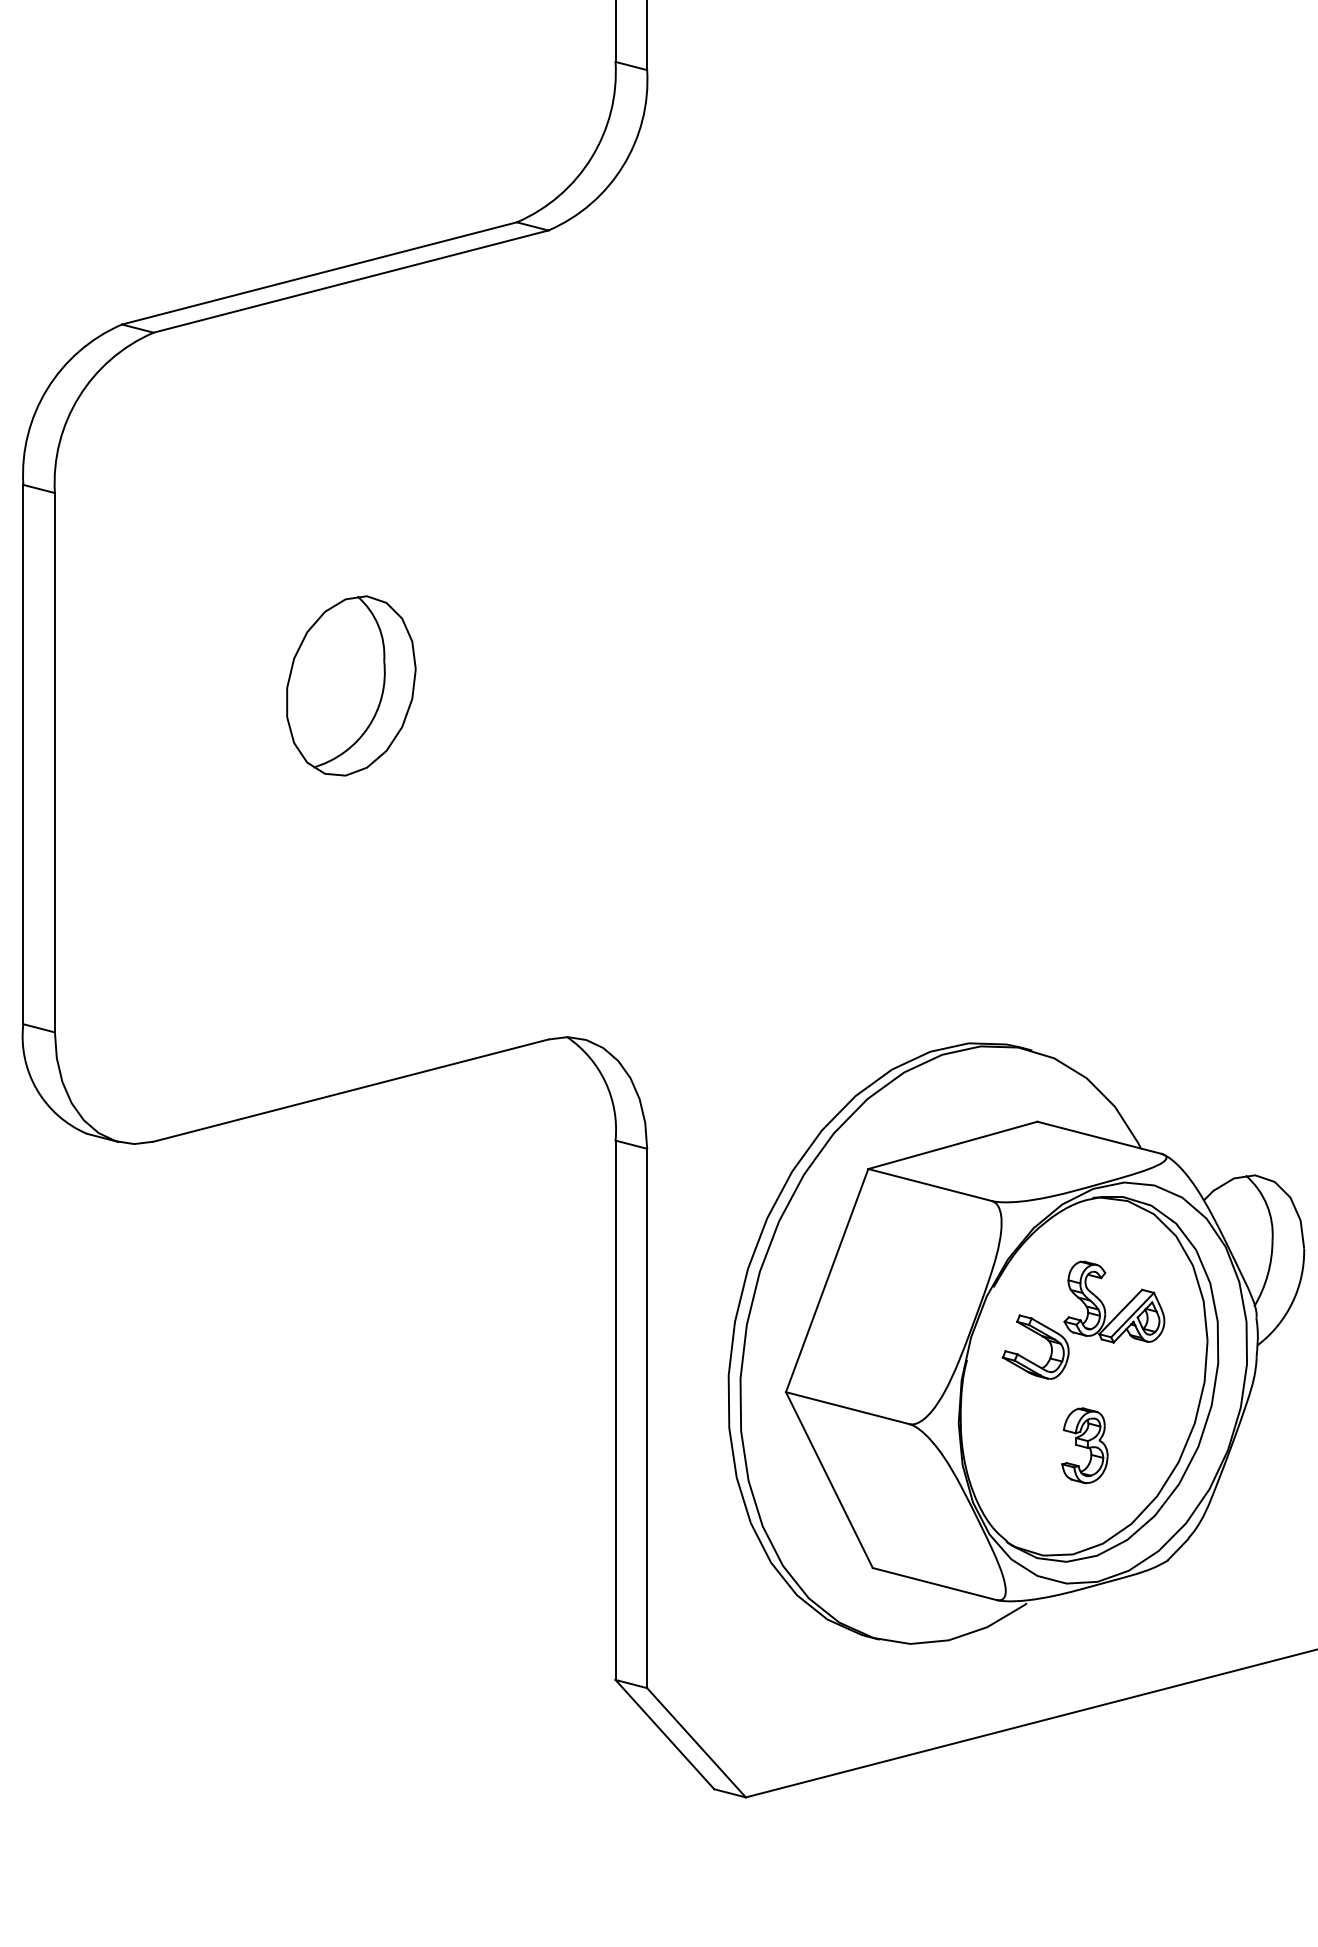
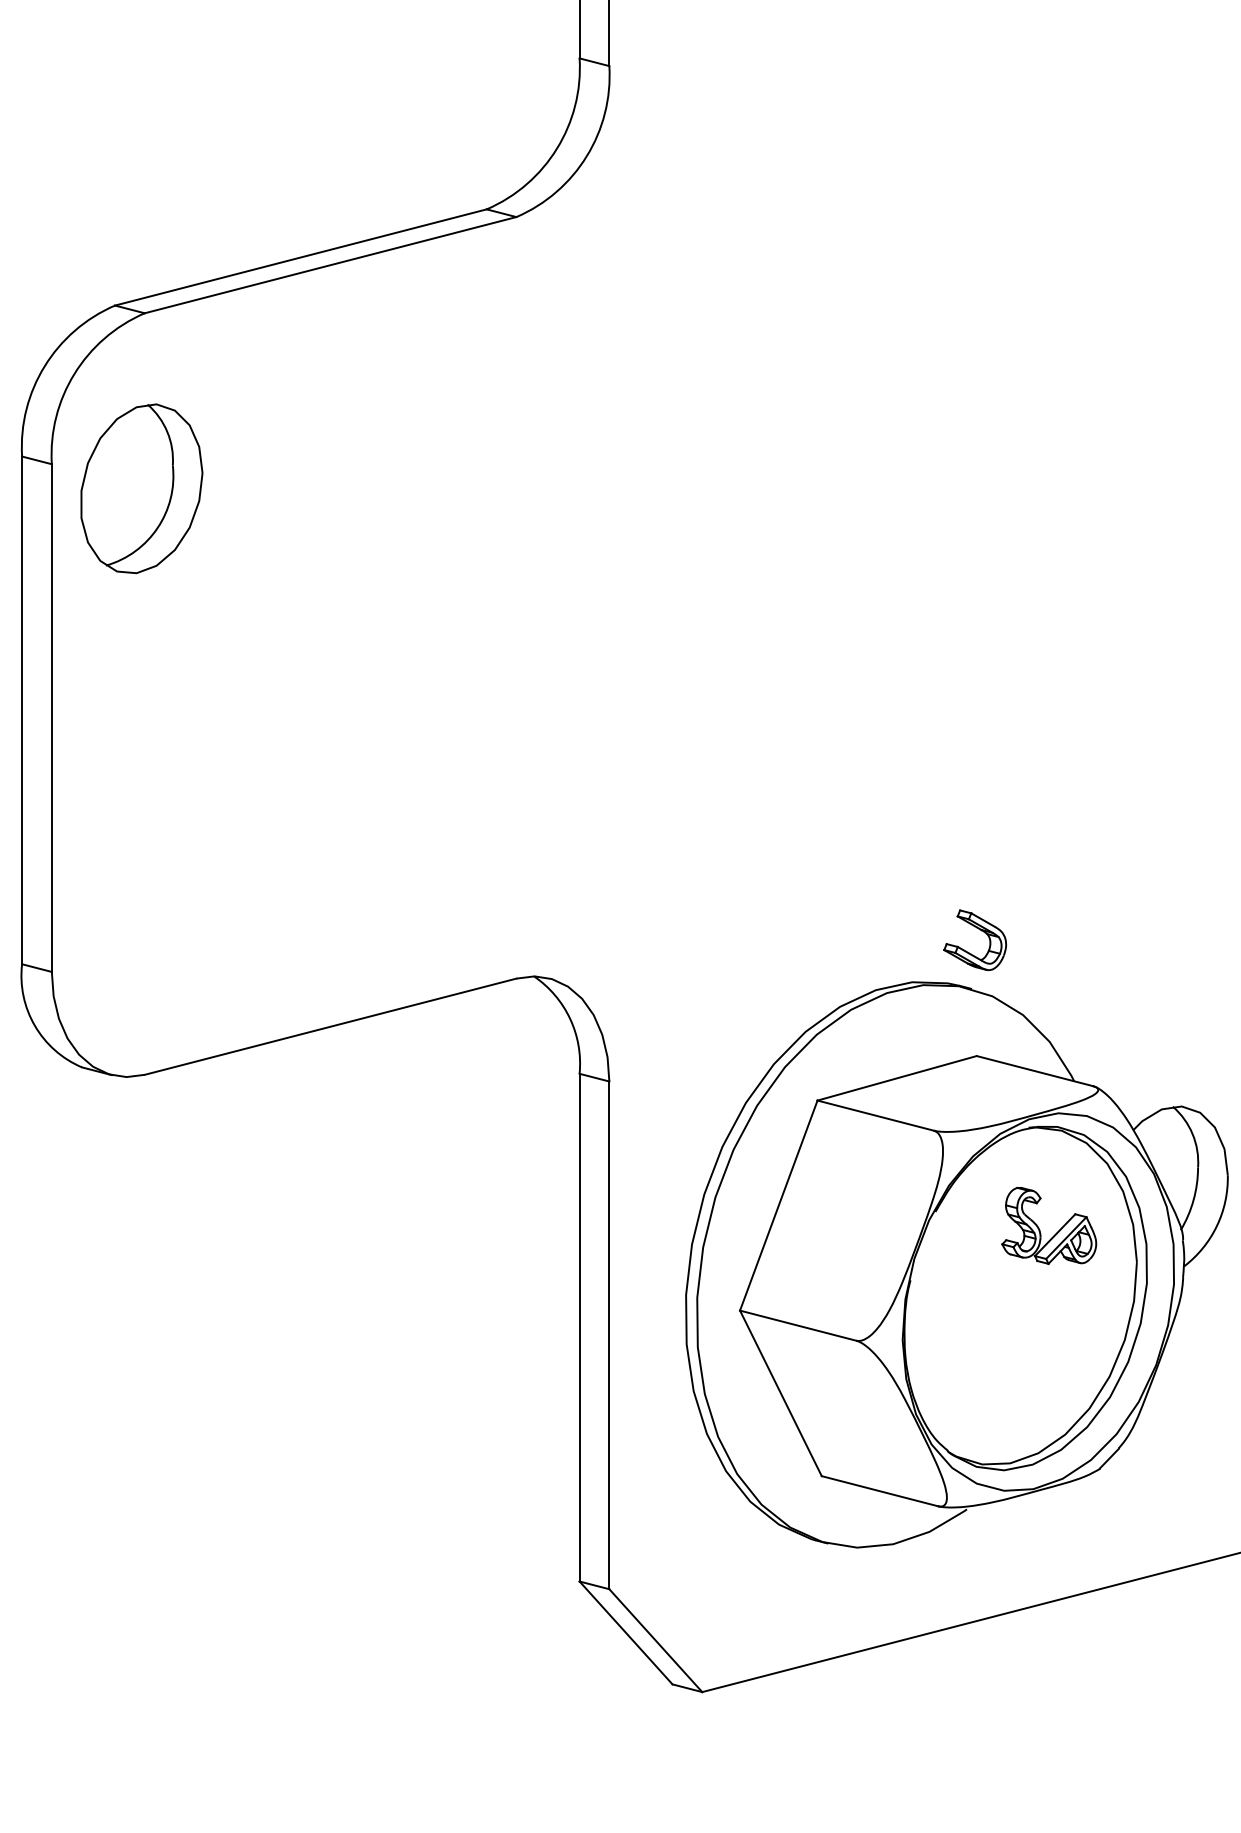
part: (350, 685) -> (141, 488), moved
part: (1042, 1337) -> (981, 931), moved
part: (1084, 1445) -> (1021, 1360), removed

